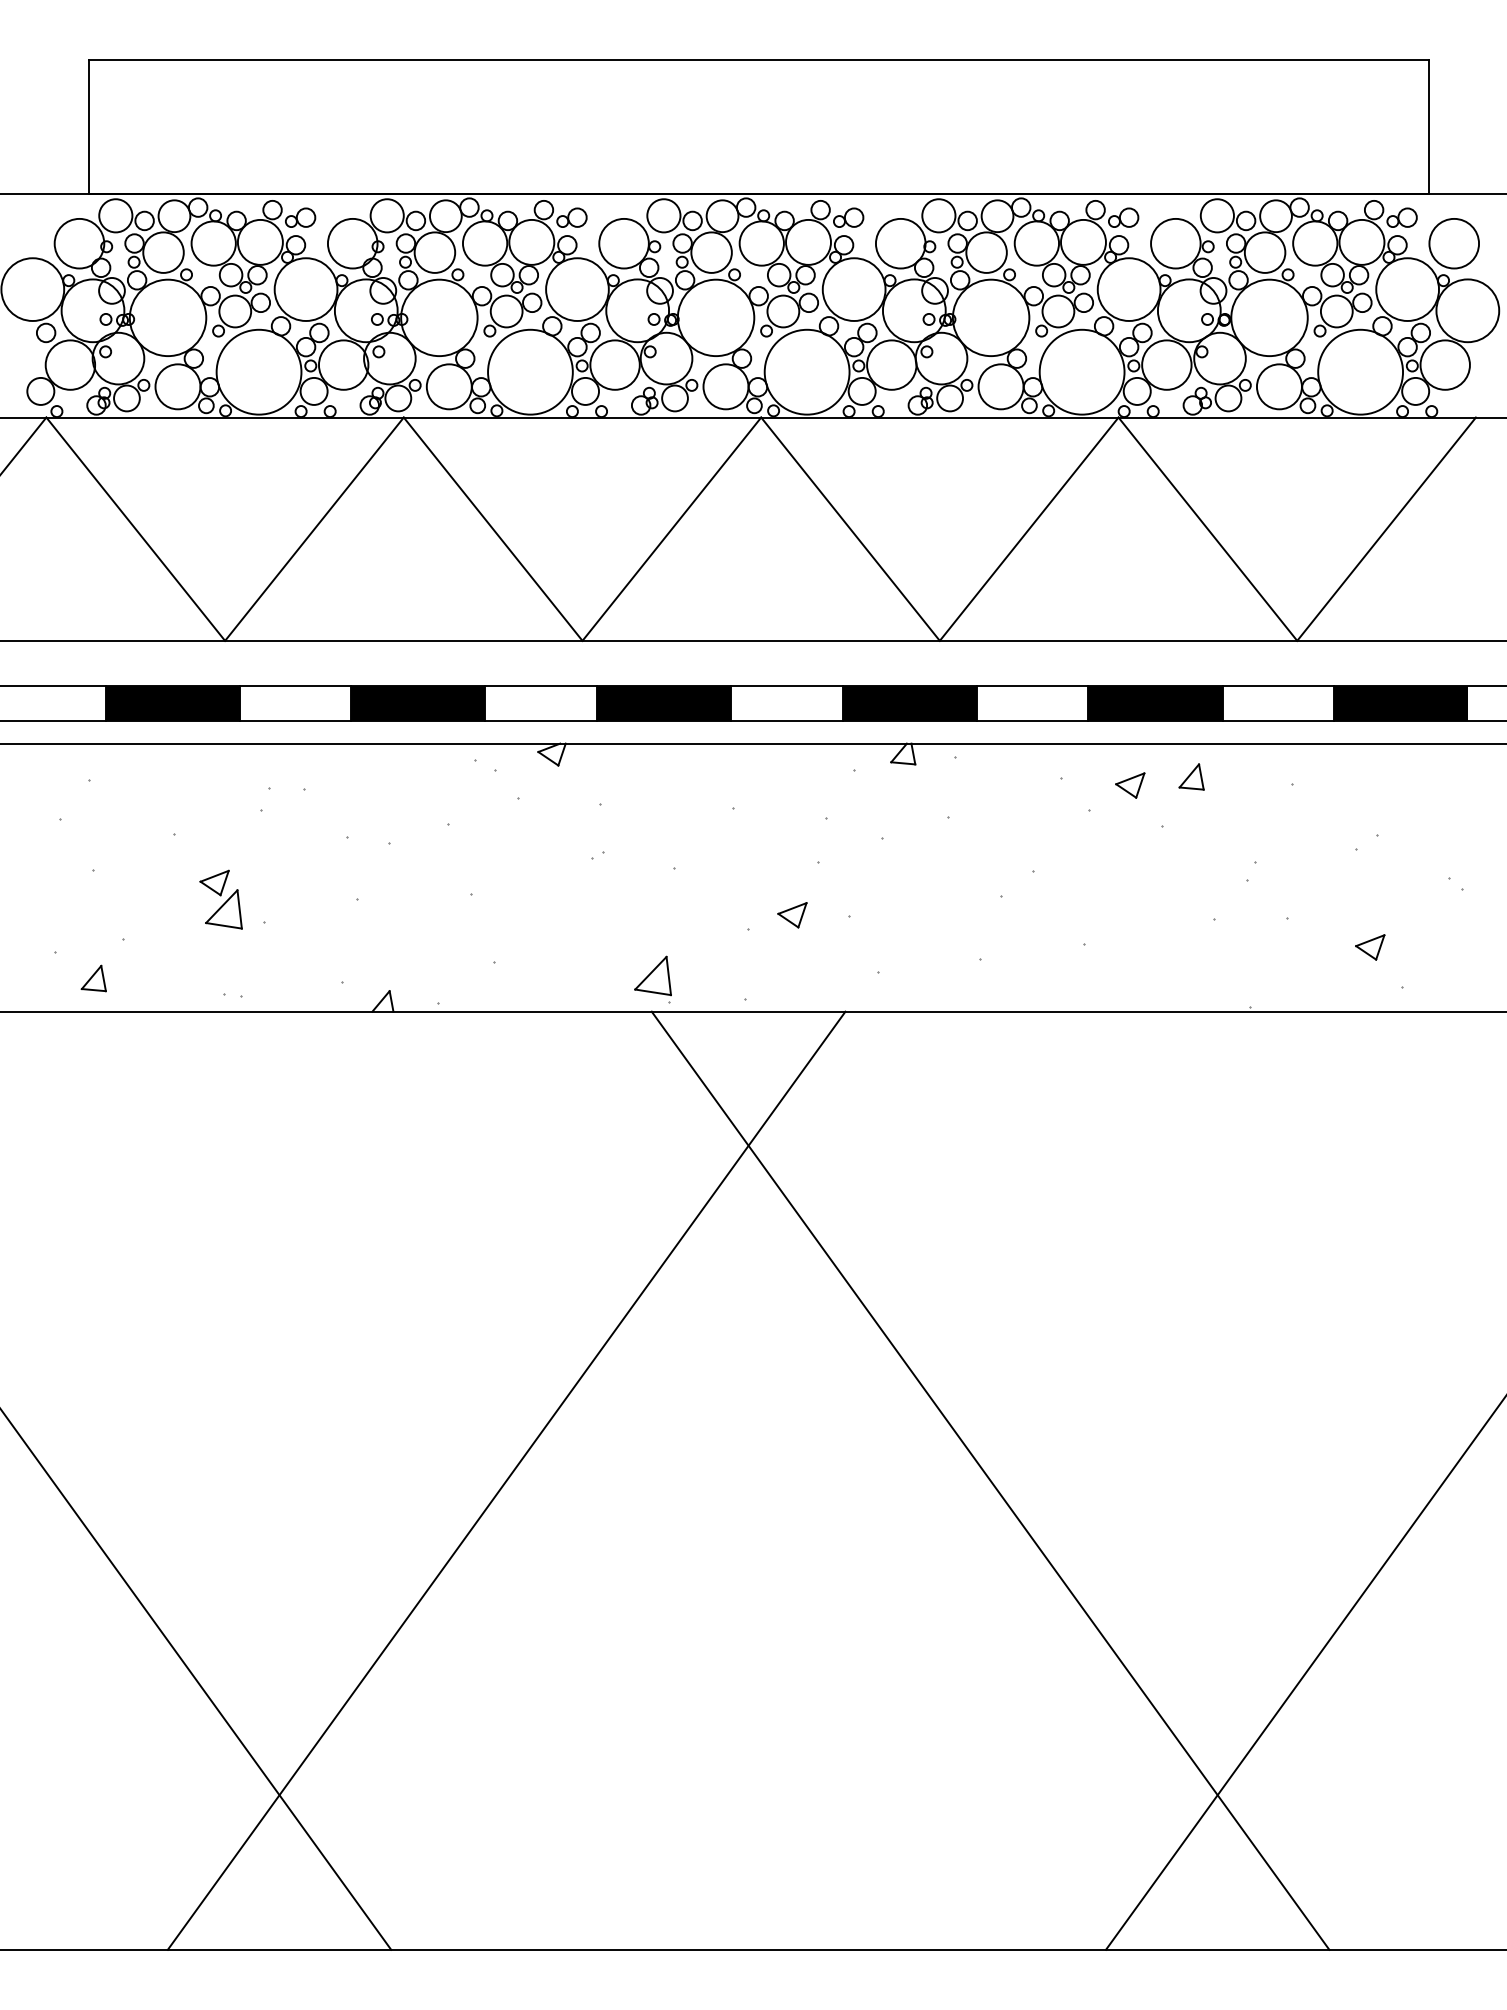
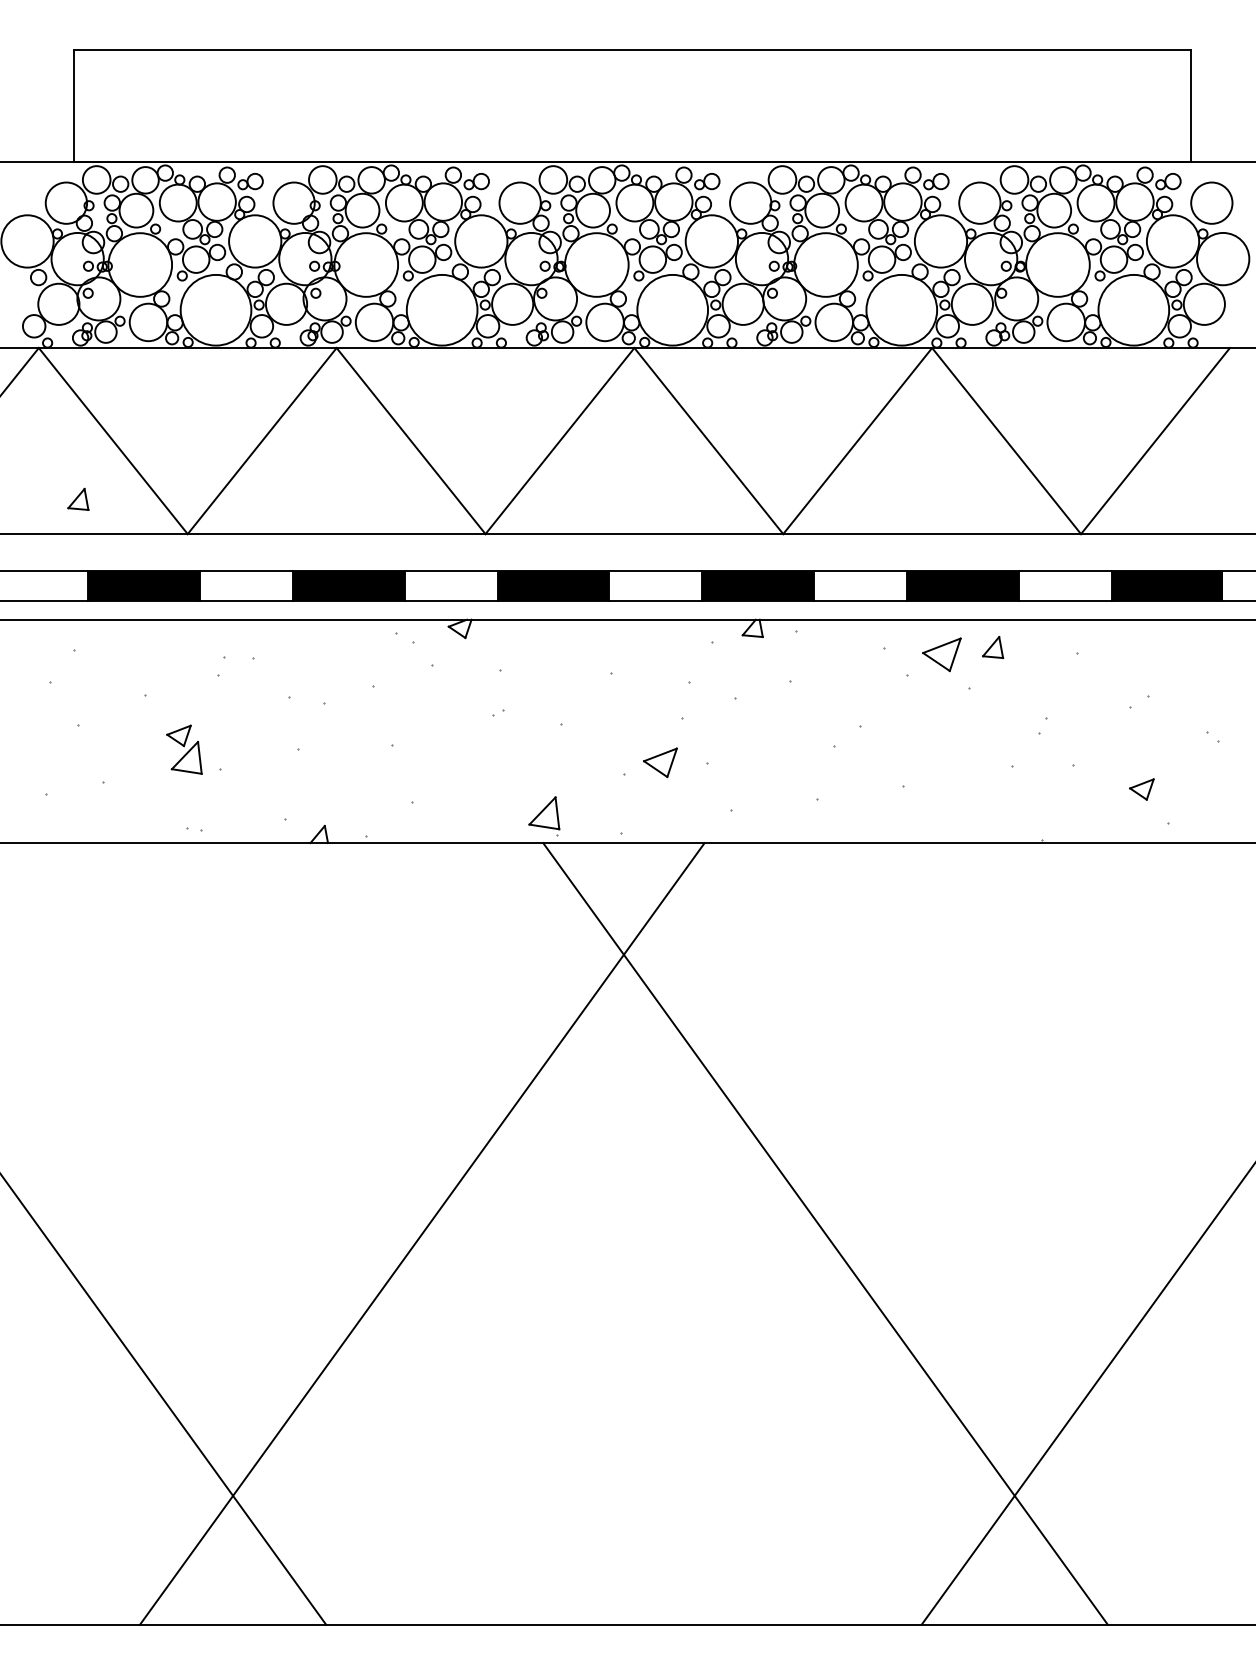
part: (1129, 785) -> (941, 654), size x1.6
part: (792, 914) -> (660, 762), size x1.4
part: (93, 977) -> (78, 498), moved

